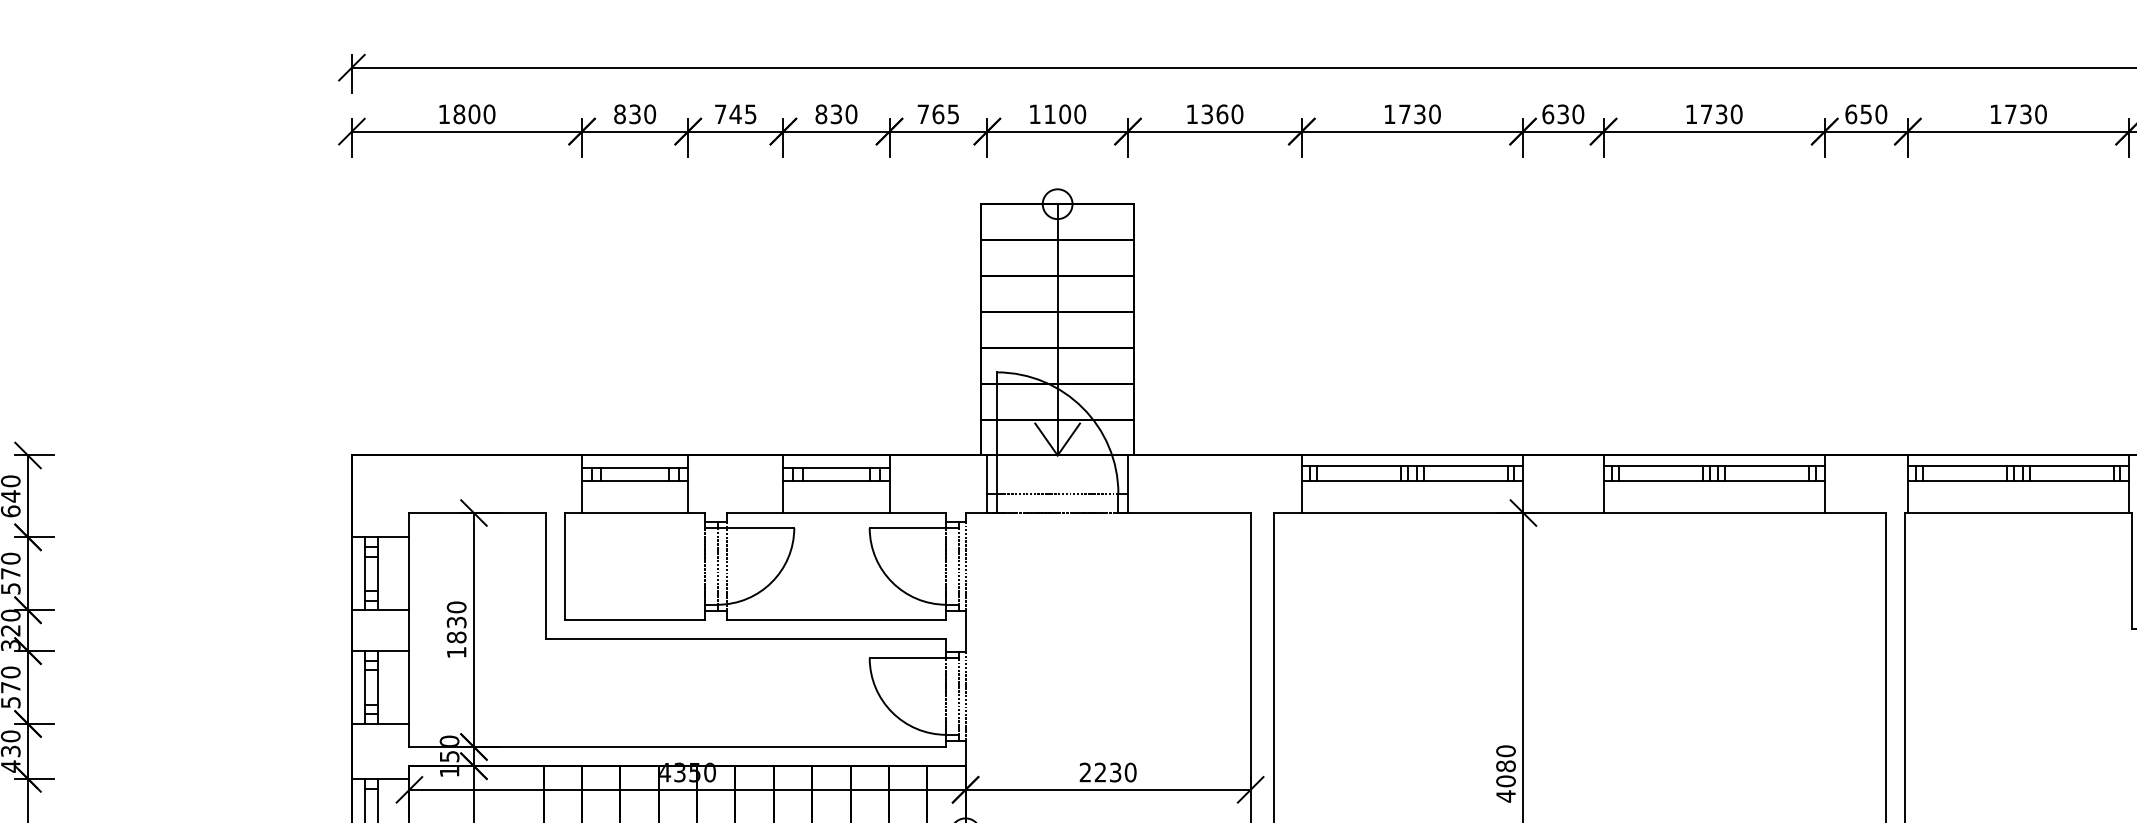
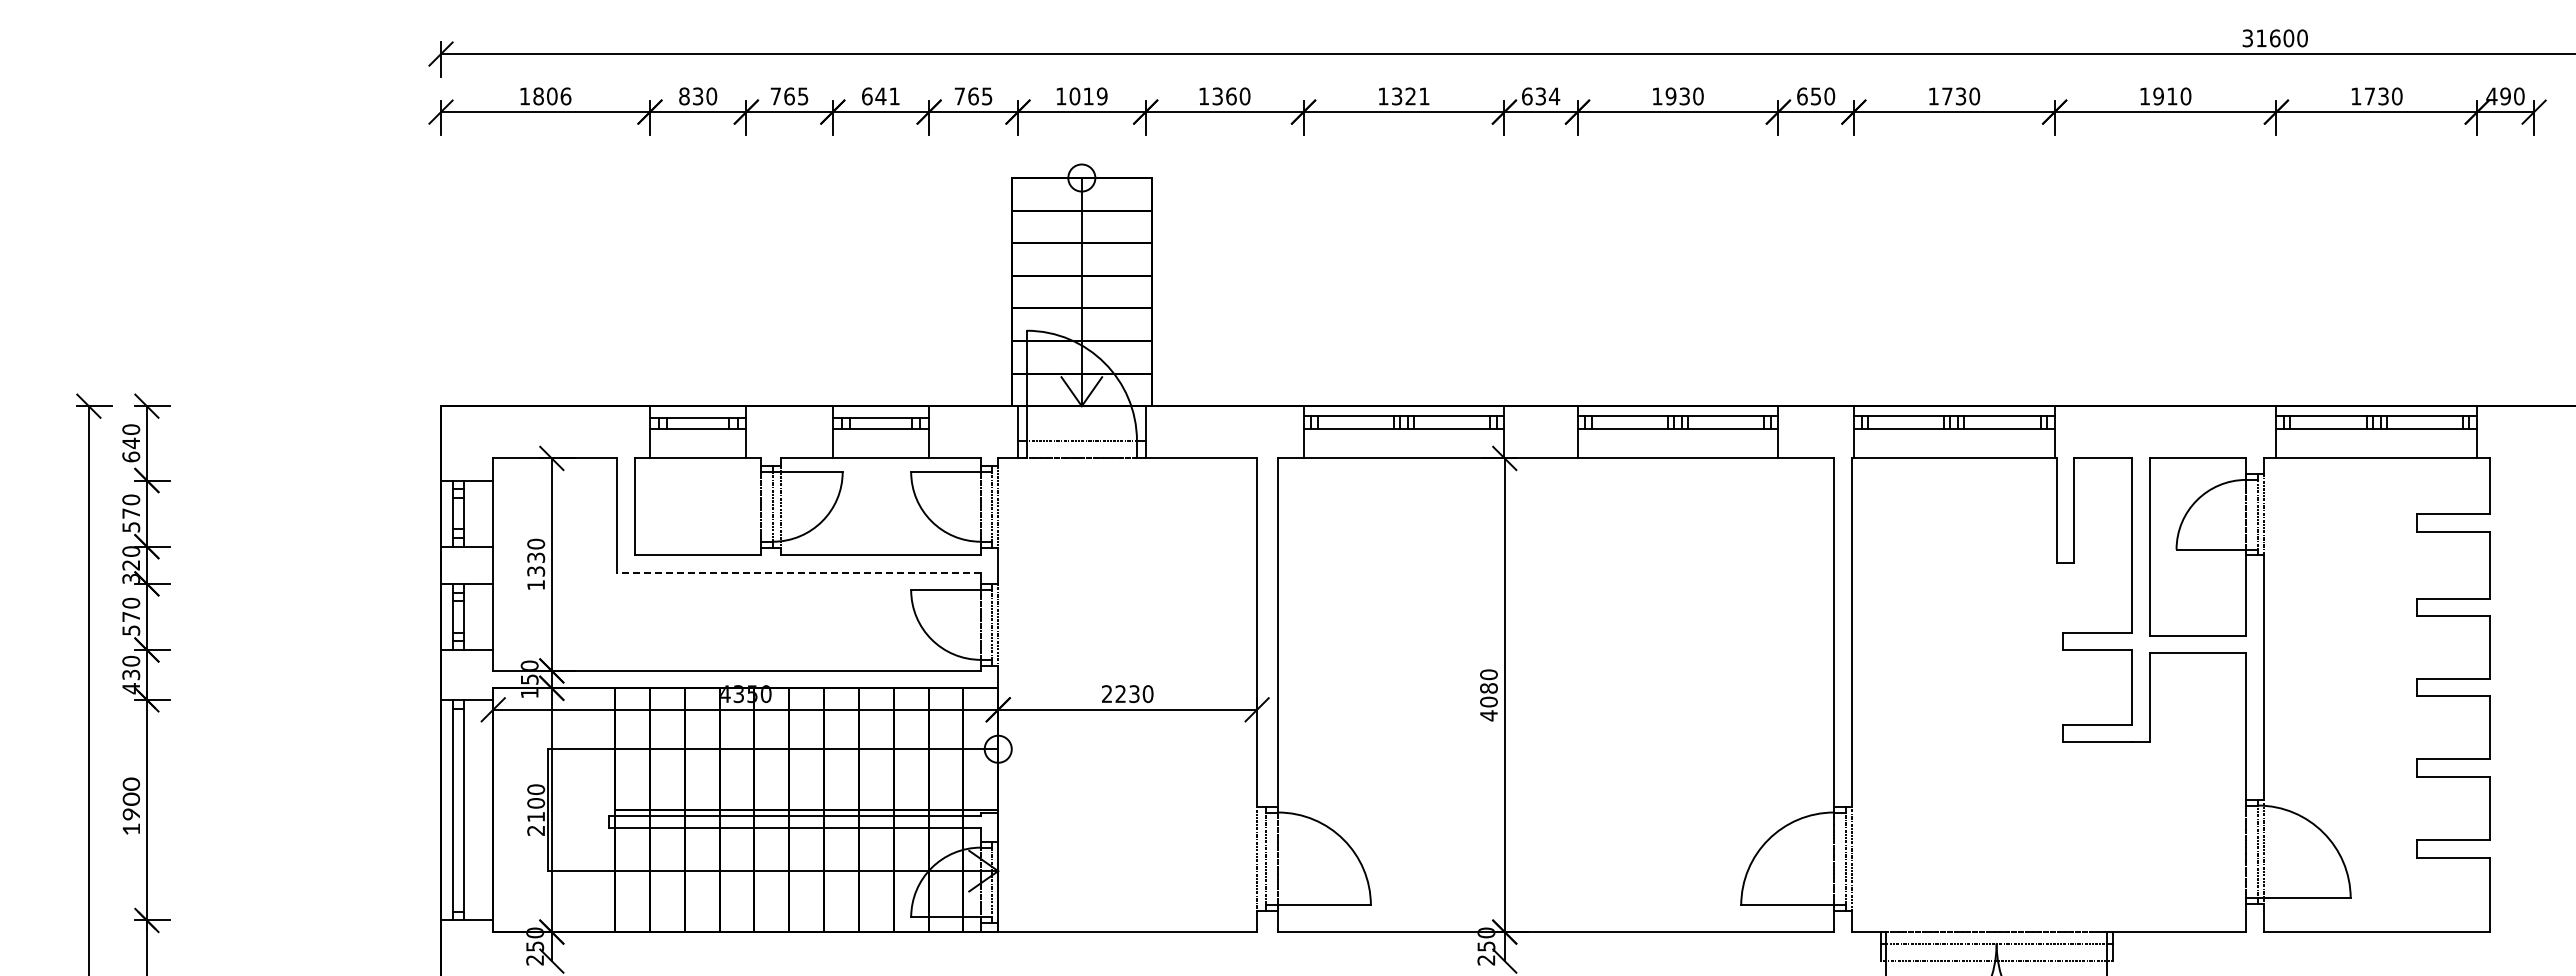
text: (489, 114) -> (565, 96), 1800 -> 1806
text: (735, 114) -> (789, 96), 745 -> 765
text: (835, 114) -> (880, 96), 830 -> 641
text: (1064, 114) -> (1088, 96), 1100 -> 1019
text: (1419, 114) -> (1410, 96), 1730 -> 1321
text: (1578, 114) -> (1554, 96), 630 -> 634
text: (1705, 114) -> (1670, 96), 1730 -> 1930
text: (457, 637) -> (536, 571), 1830 -> 1330
line: (746, 638) -> (799, 572), solid -> dashed

